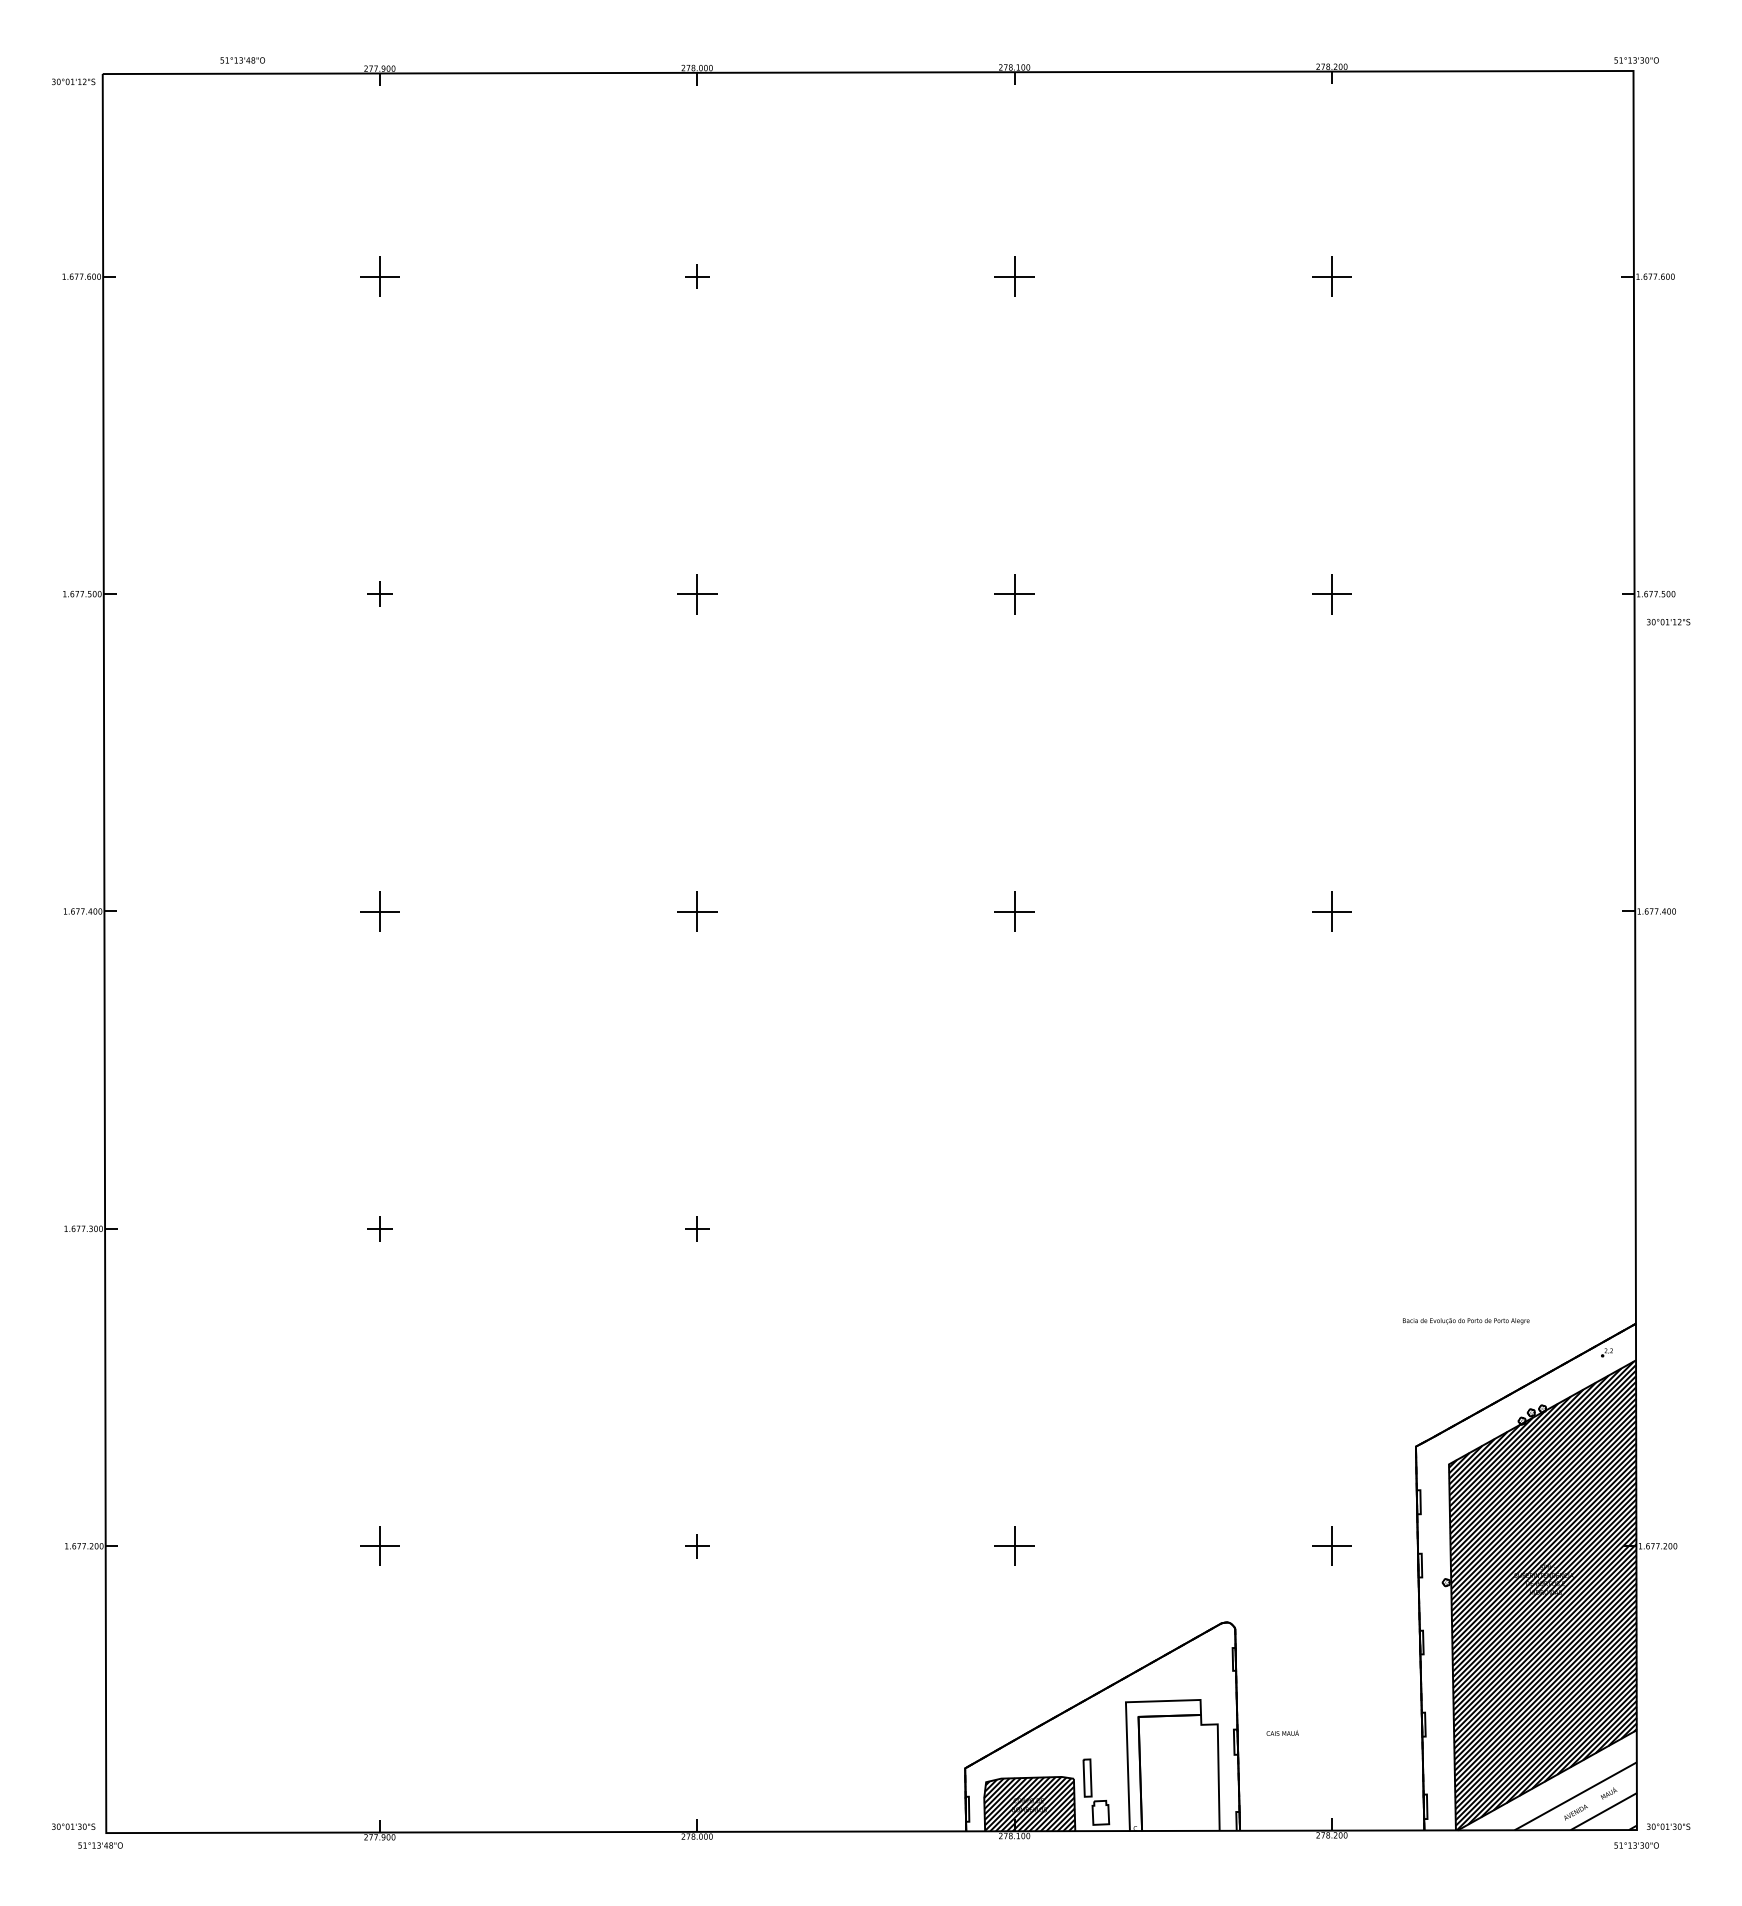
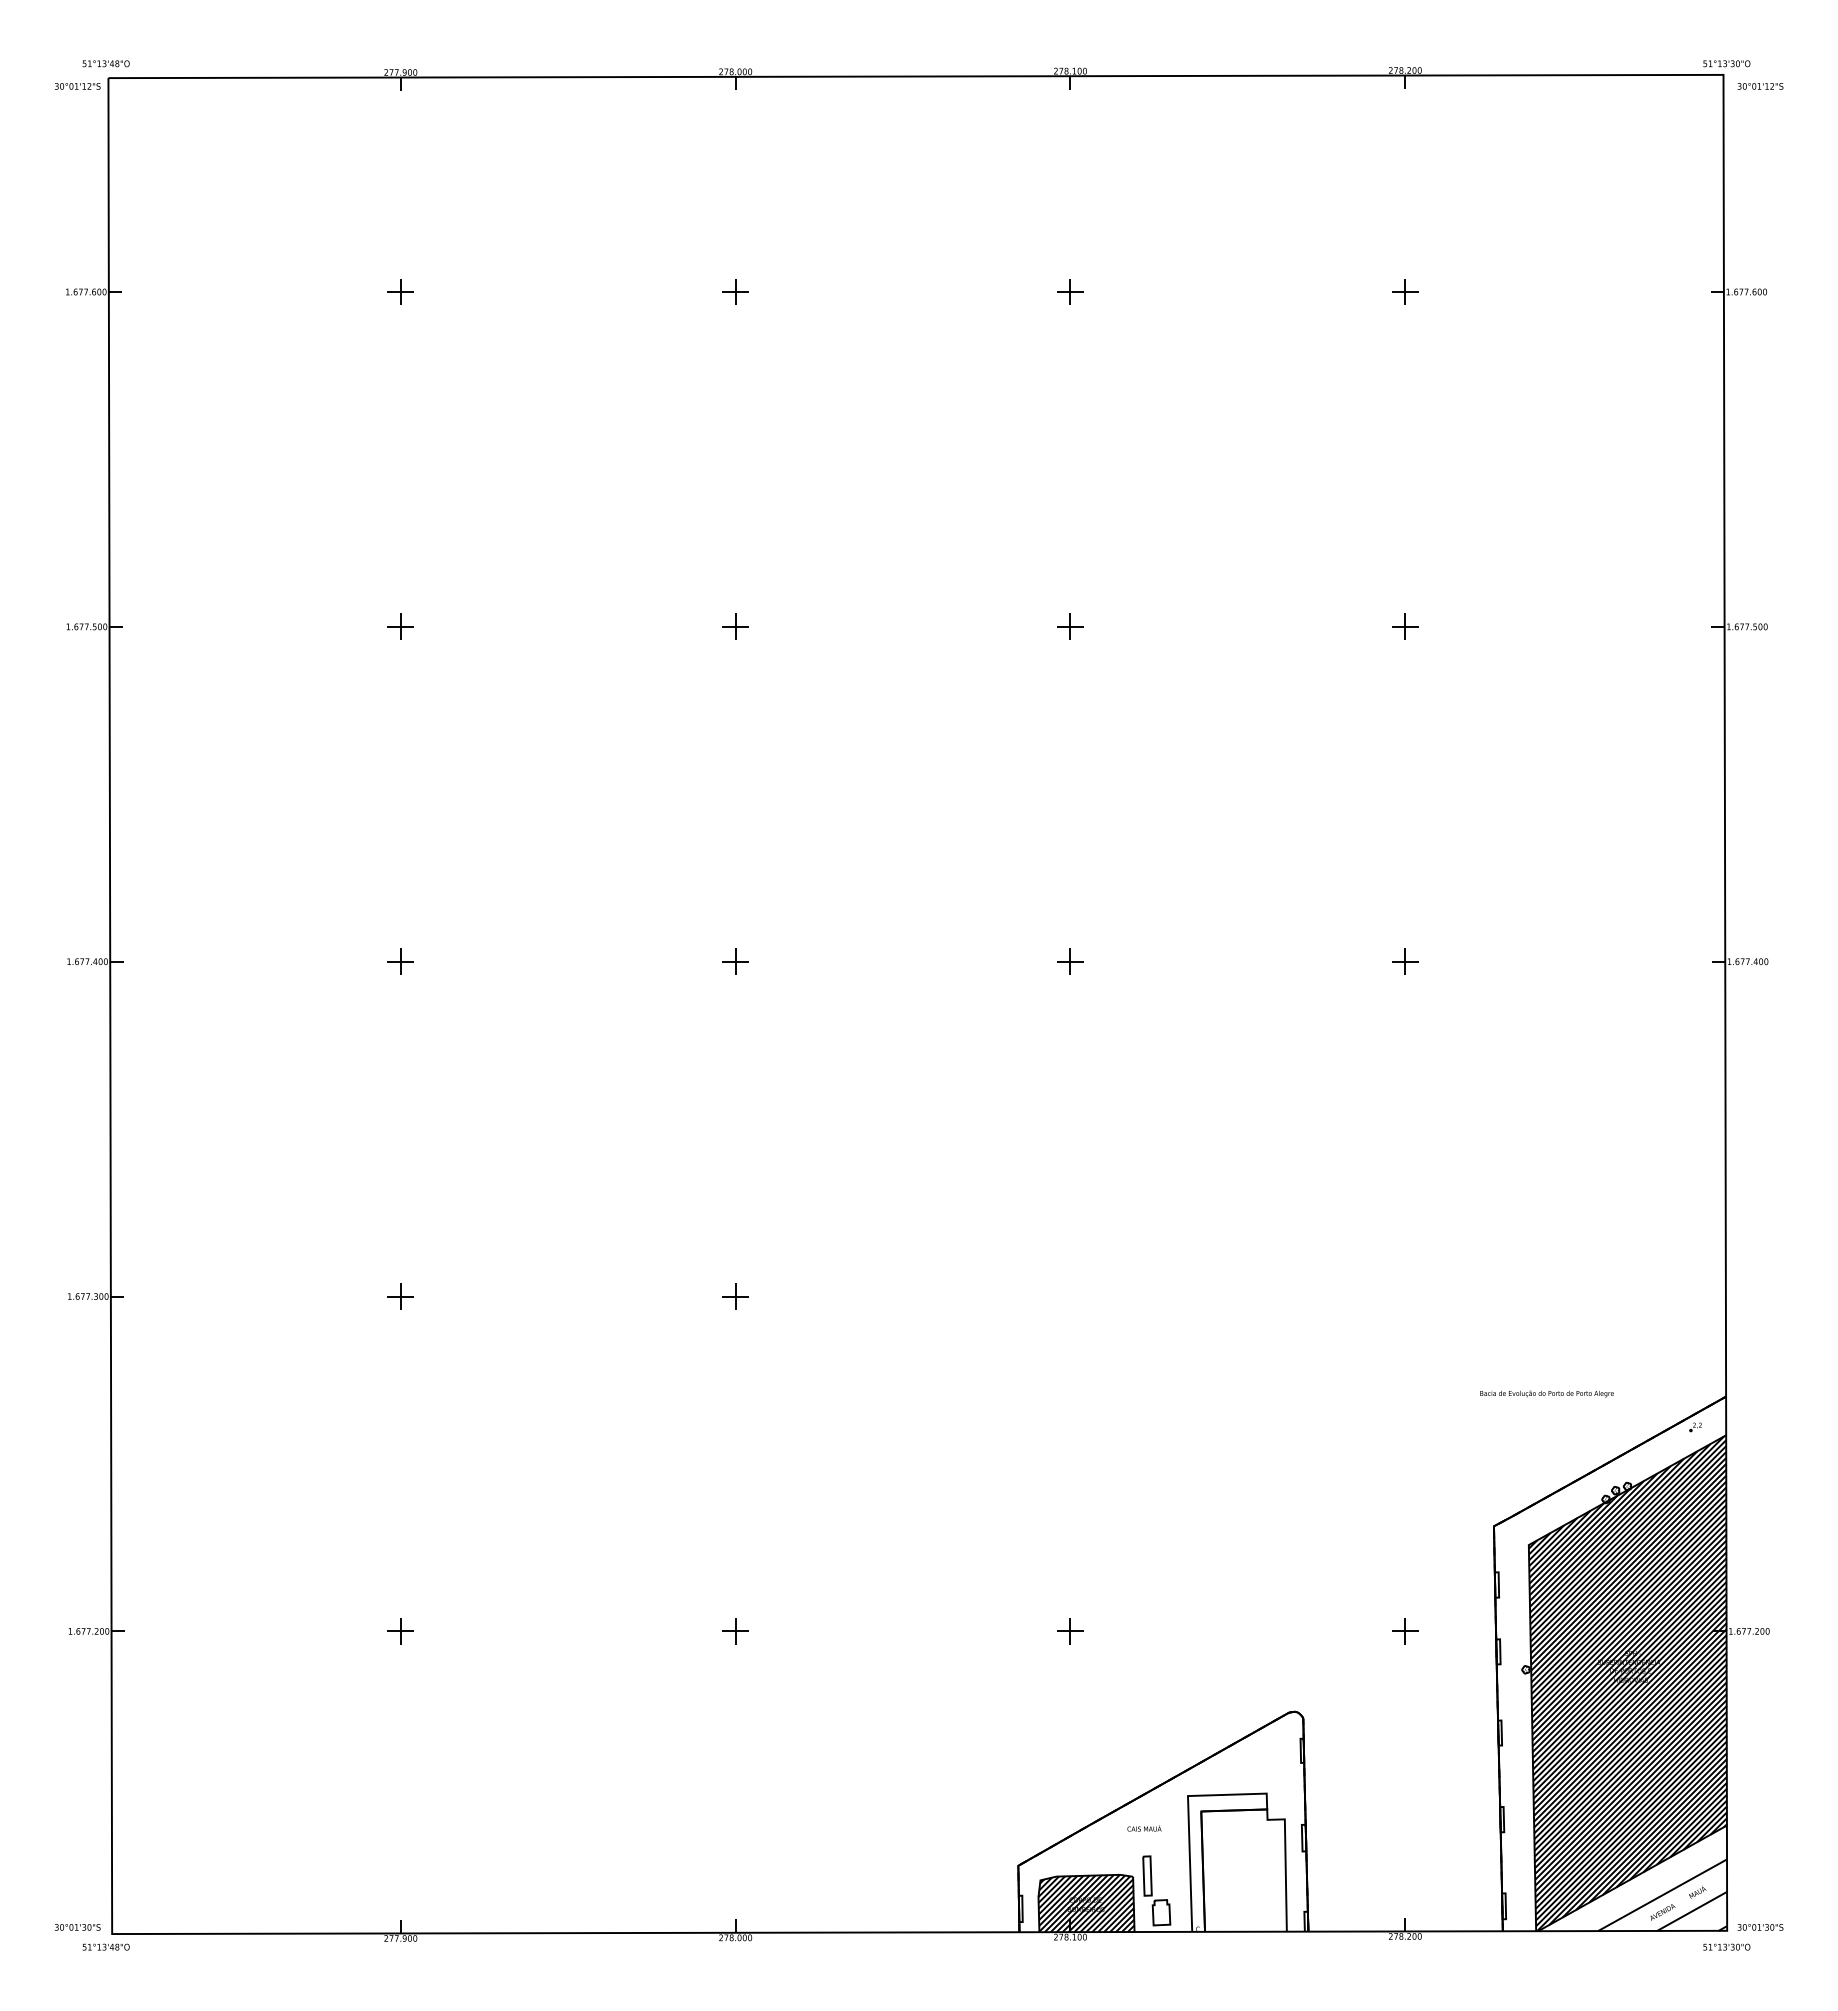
text: (242, 60) -> (105, 63), moved
part: (379, 276) -> (400, 291), size x0.62
part: (1014, 276) -> (1070, 291), size x0.62
part: (1332, 276) -> (1405, 291), size x0.62
part: (697, 593) -> (735, 626), size x0.62
part: (1014, 593) -> (1070, 626), size x0.62
part: (1332, 593) -> (1405, 626), size x0.62
text: (1668, 622) -> (1760, 86), moved
part: (379, 911) -> (400, 961), size x0.62
part: (697, 911) -> (735, 961), size x0.62
part: (1014, 911) -> (1070, 961), size x0.62
part: (1332, 911) -> (1405, 961), size x0.62
part: (379, 1546) -> (400, 1631), size x0.62
part: (1014, 1546) -> (1070, 1631), size x0.62
part: (1332, 1546) -> (1405, 1631), size x0.62
text: (1282, 1733) -> (1144, 1828), moved

